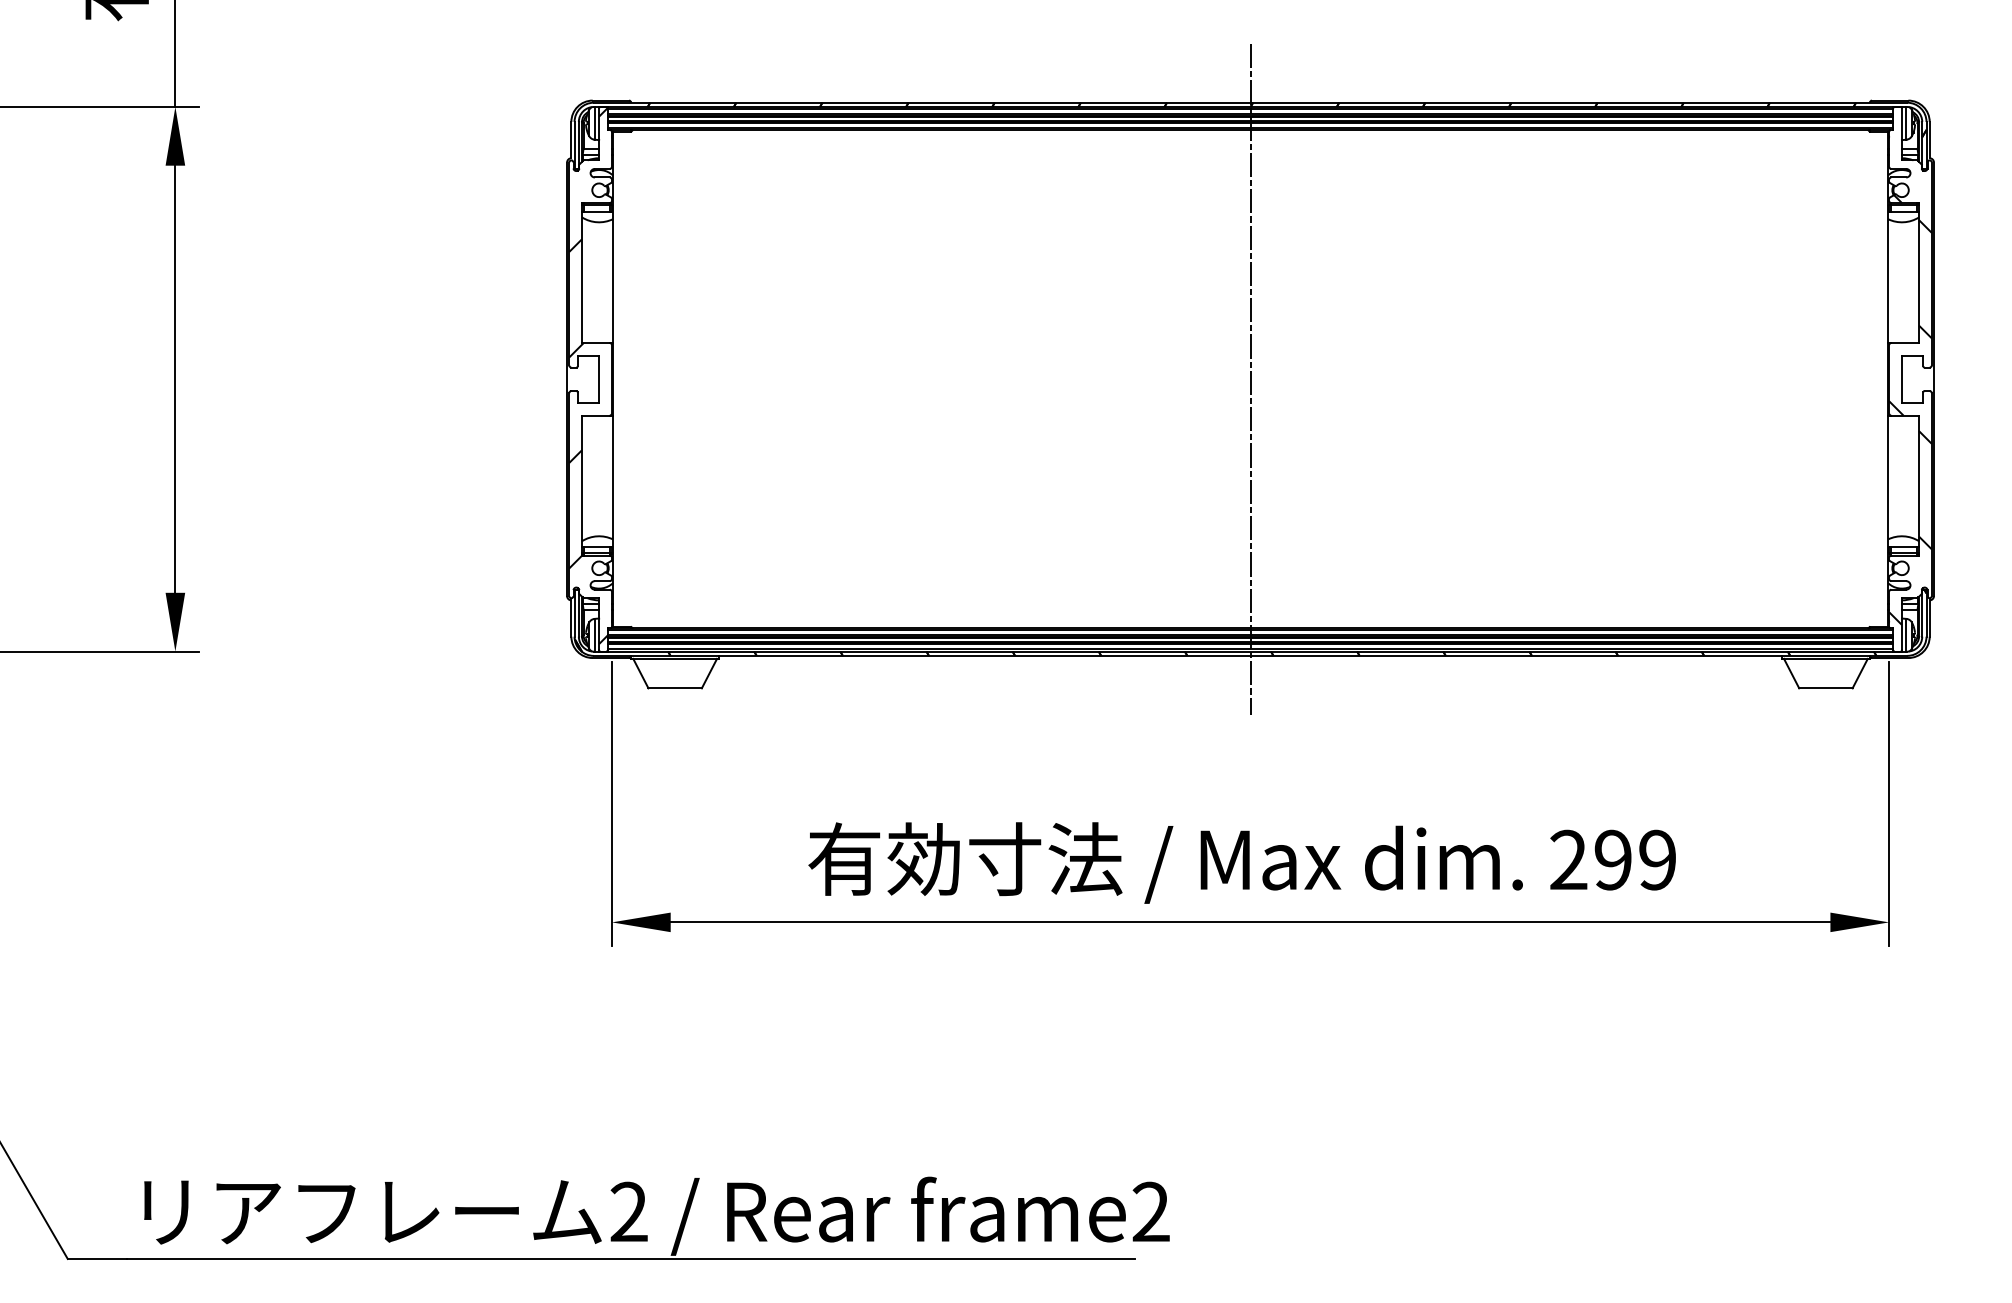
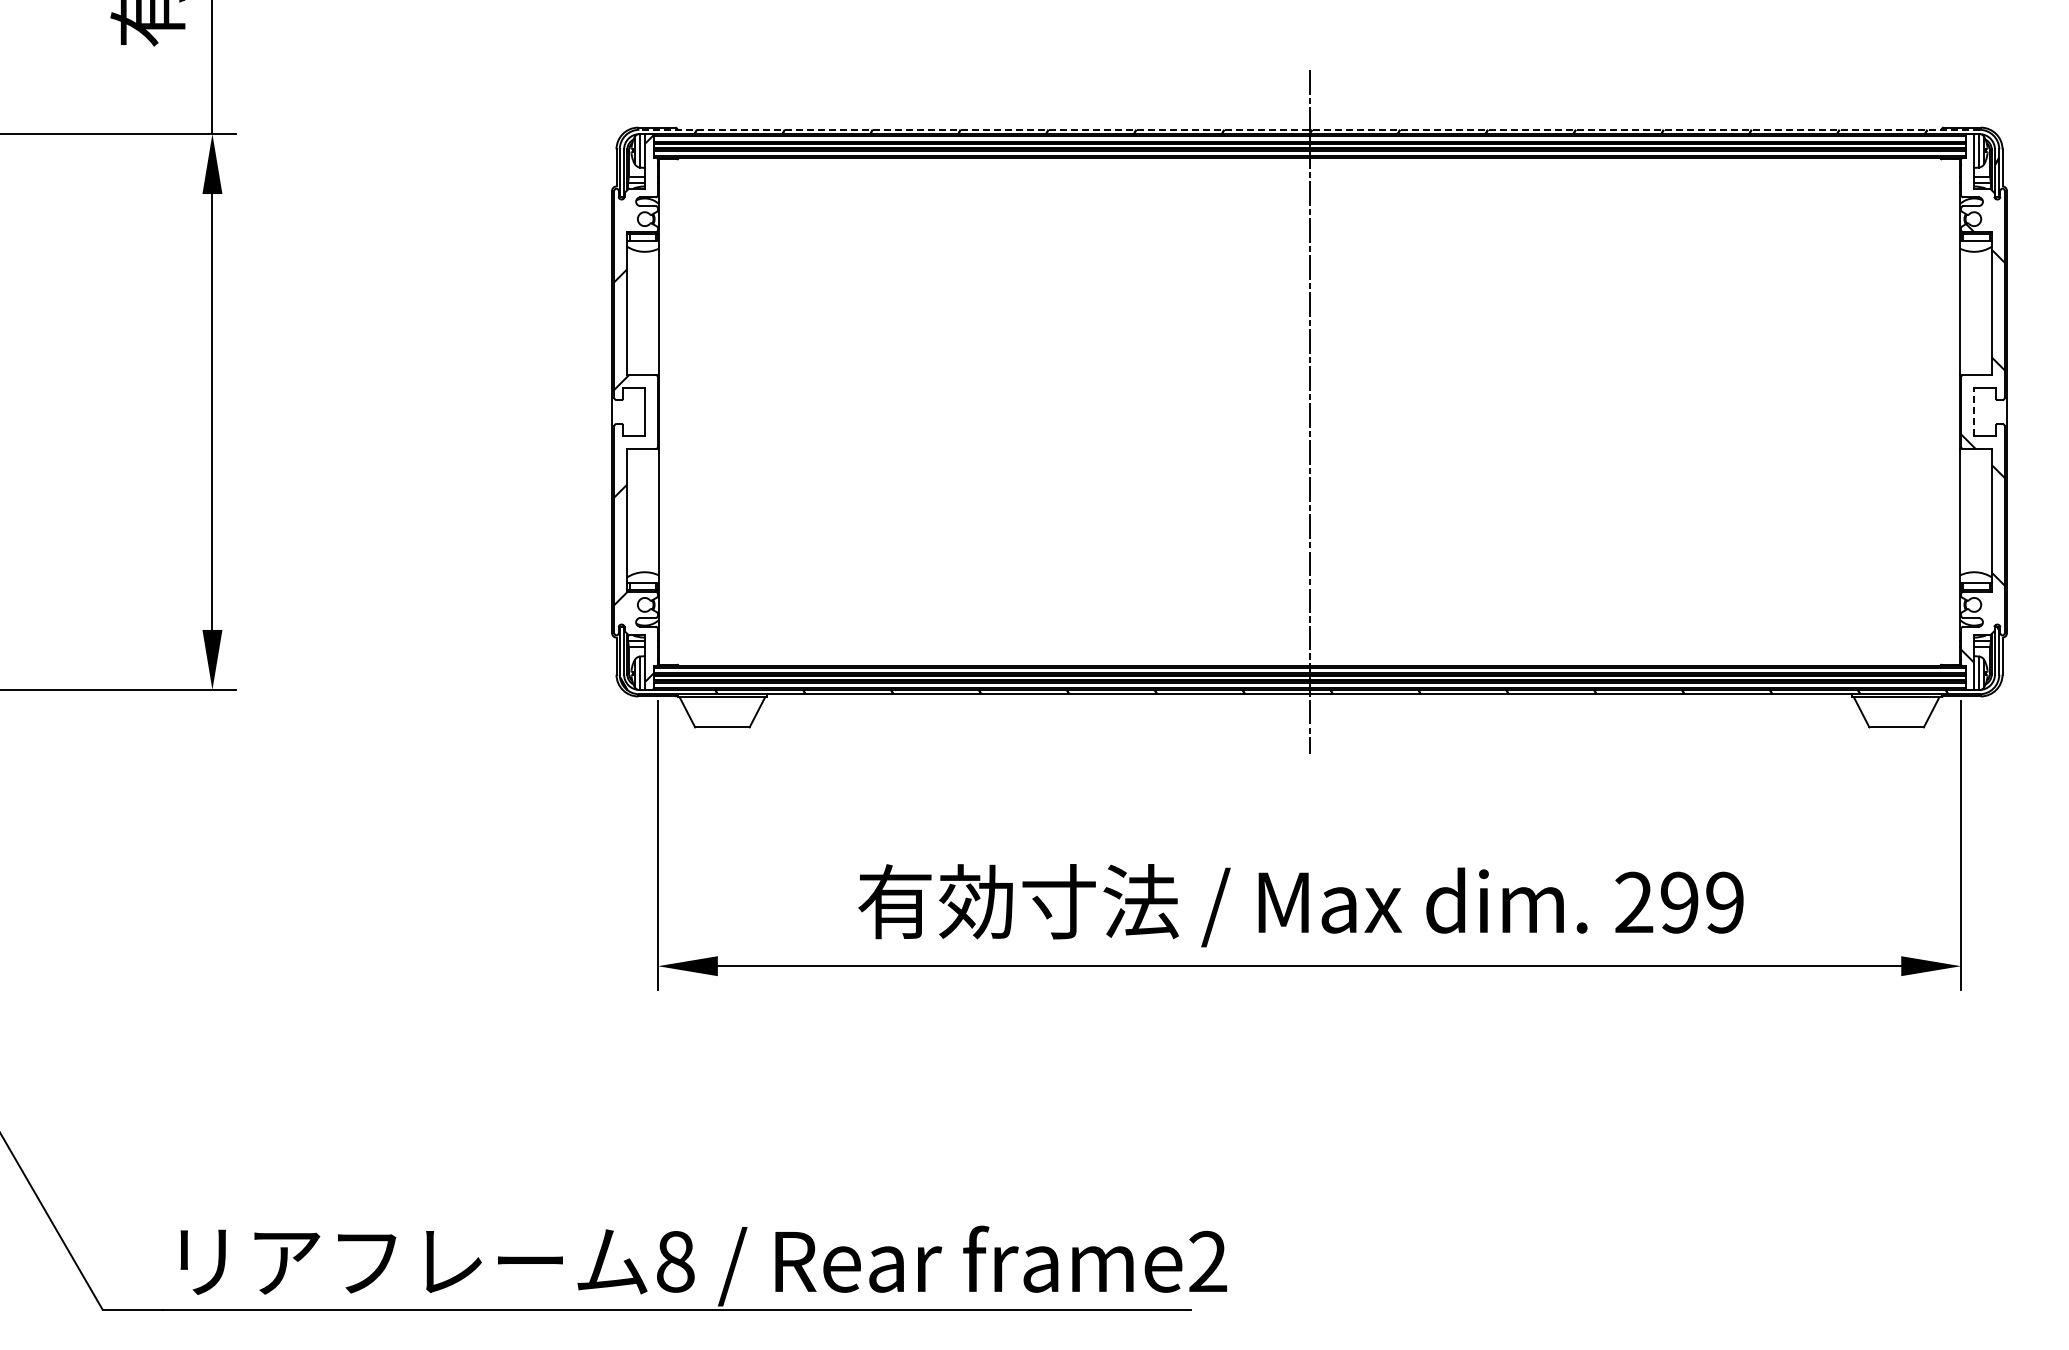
line: (1250, 102) -> (1309, 129), solid -> dashed
line: (1902, 379) -> (1974, 412), solid -> dashed
text: (629, 1211) -> (675, 1261), 2 -> 8

